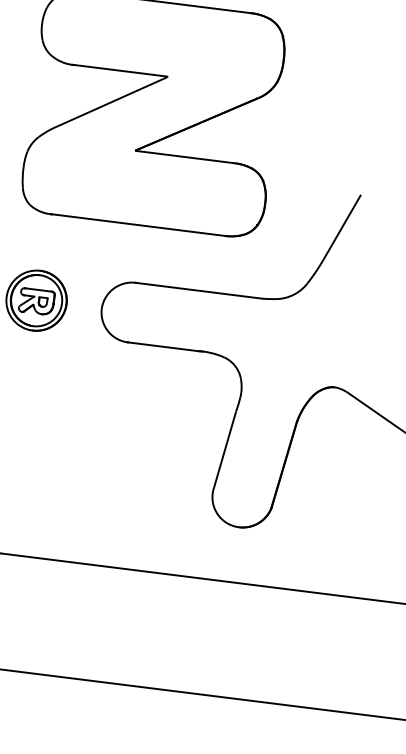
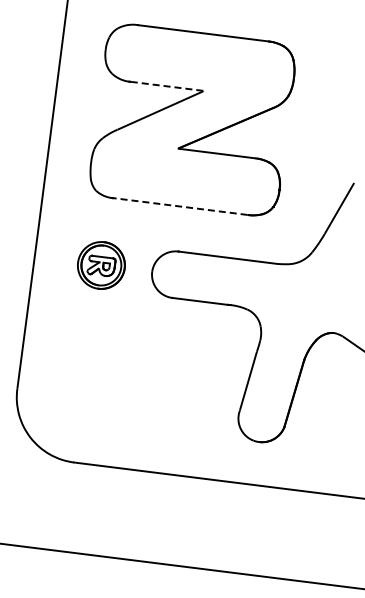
line: (120, 70) -> (166, 86), solid -> dashed
line: (138, 224) -> (180, 206), solid -> dashed

